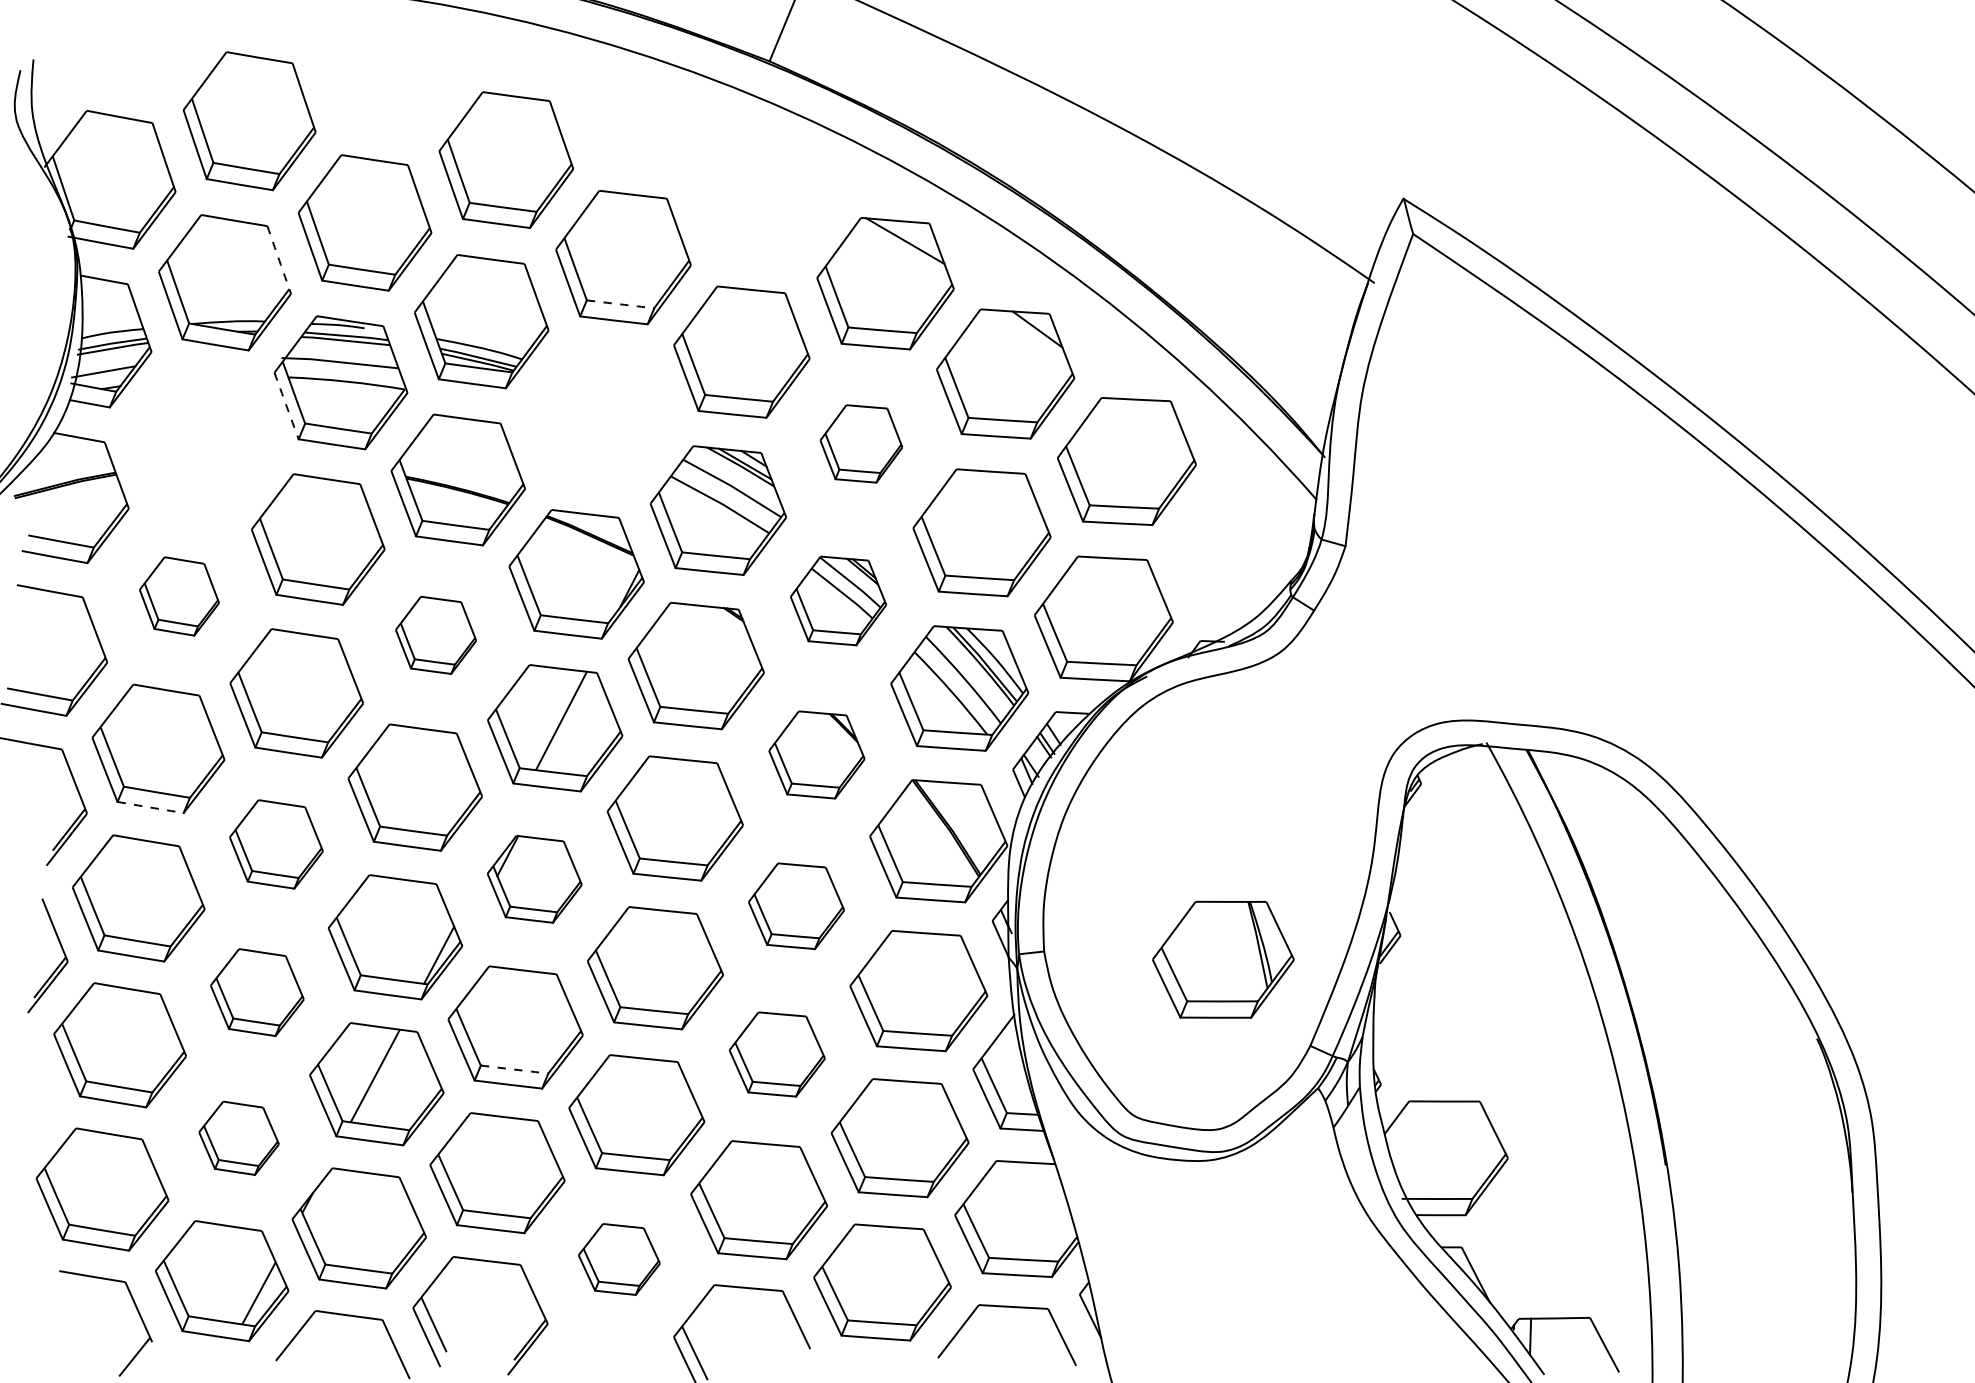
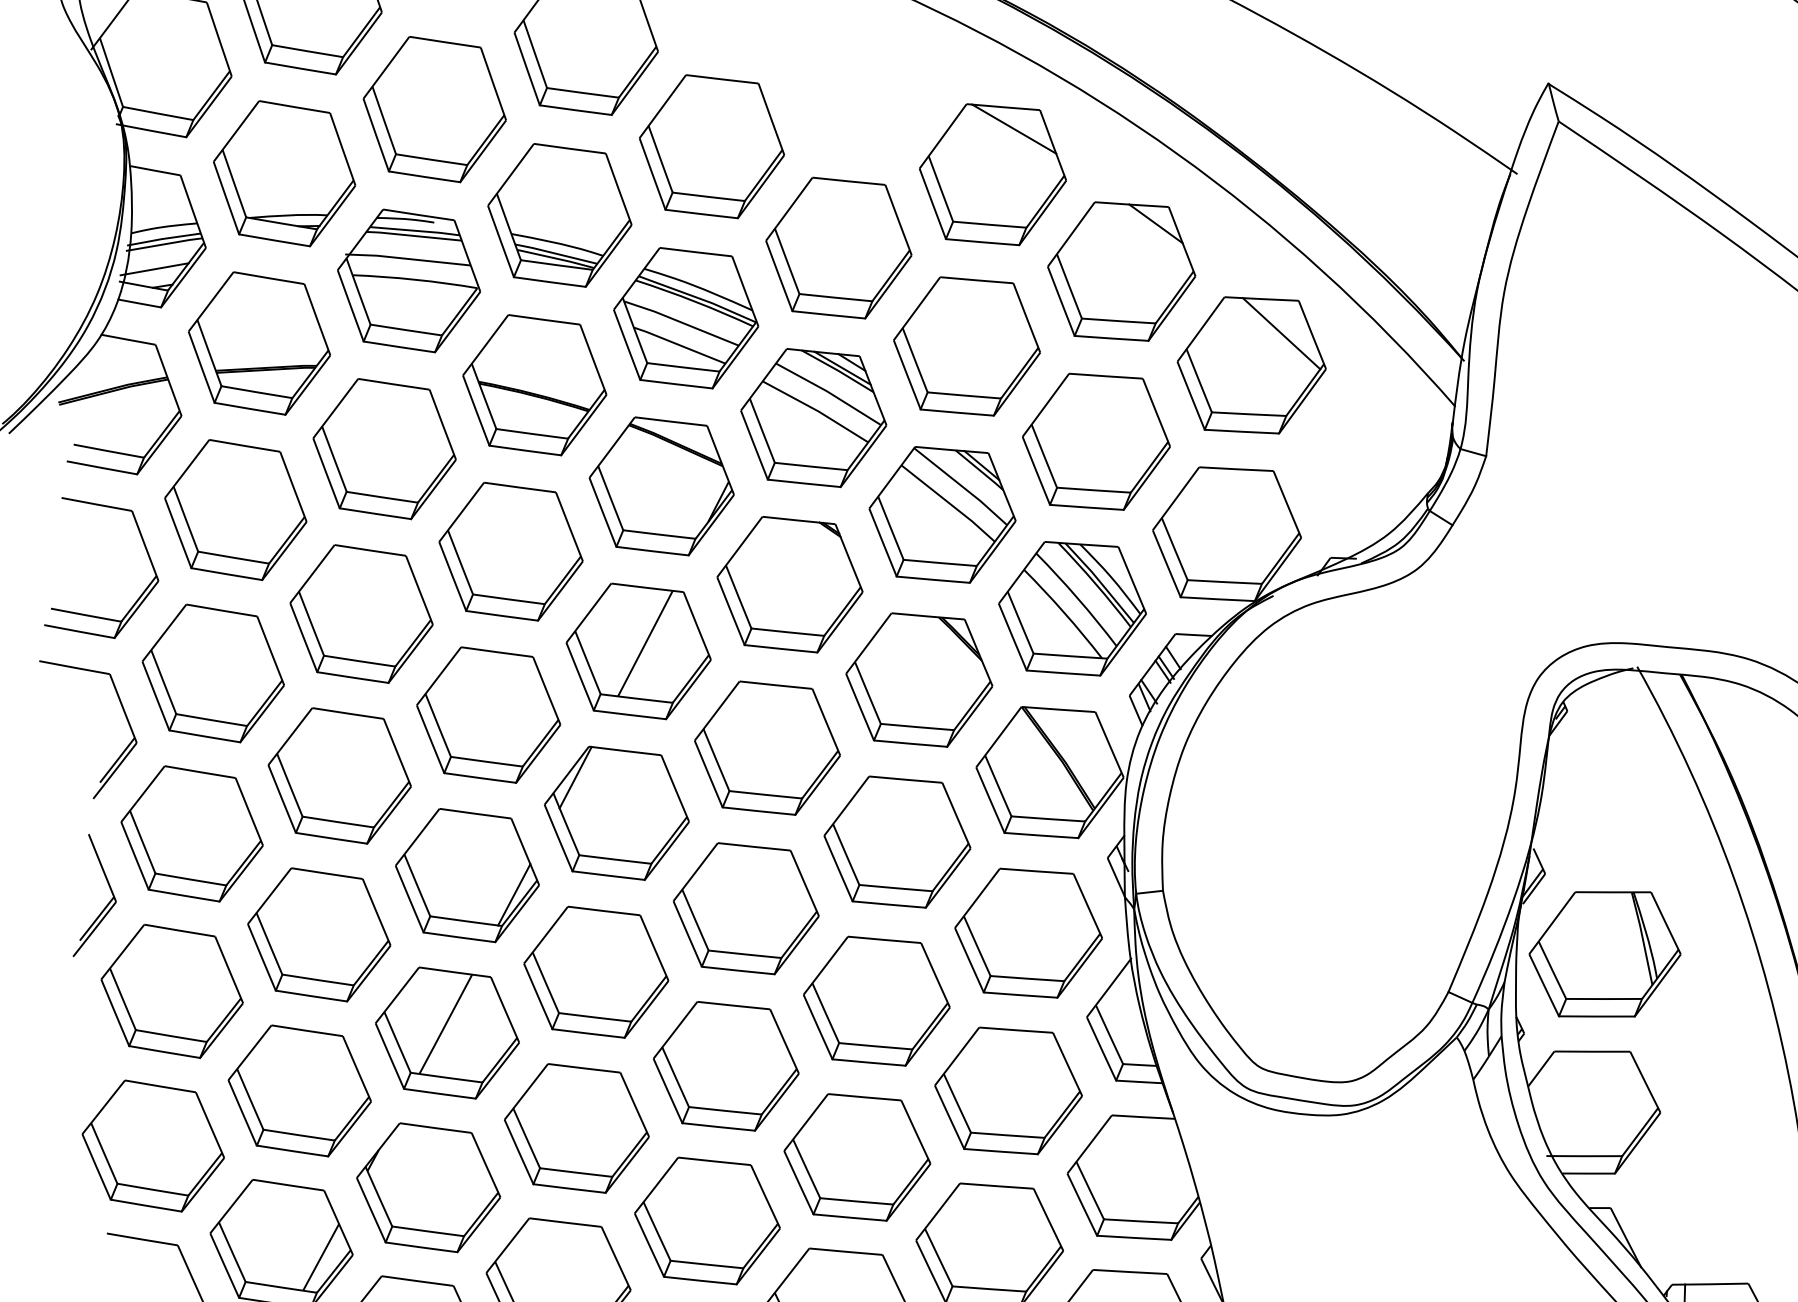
arc: (279, 260) -> (343, 149), dashed -> solid
arc: (620, 304) -> (708, 197), dashed -> solid
arc: (286, 406) -> (350, 306), dashed -> solid
part: (599, 417) -> (686, 318), added
line: (1154, 431) -> (1281, 333), added
part: (201, 440) -> (259, 342), added
part: (861, 443) -> (967, 346), size x1.67
part: (179, 596) -> (235, 510), size x1.67
part: (838, 600) -> (942, 514), size x1.43
part: (435, 635) -> (510, 551), size x1.67
part: (816, 754) -> (918, 679), size x1.43
arc: (150, 807) -> (204, 736), dashed -> solid
part: (276, 844) -> (339, 776), size x1.43
part: (534, 879) -> (616, 813), size x1.43
part: (796, 906) -> (897, 842), size x1.43
part: (1223, 959) -> (1605, 954), moved
part: (257, 992) -> (319, 934), size x1.43
part: (777, 1054) -> (877, 1001), size x1.43
arc: (514, 1069) -> (595, 1017), dashed -> solid
part: (238, 1138) -> (299, 1091), size x1.67
part: (619, 1259) -> (707, 1221), size x1.67

